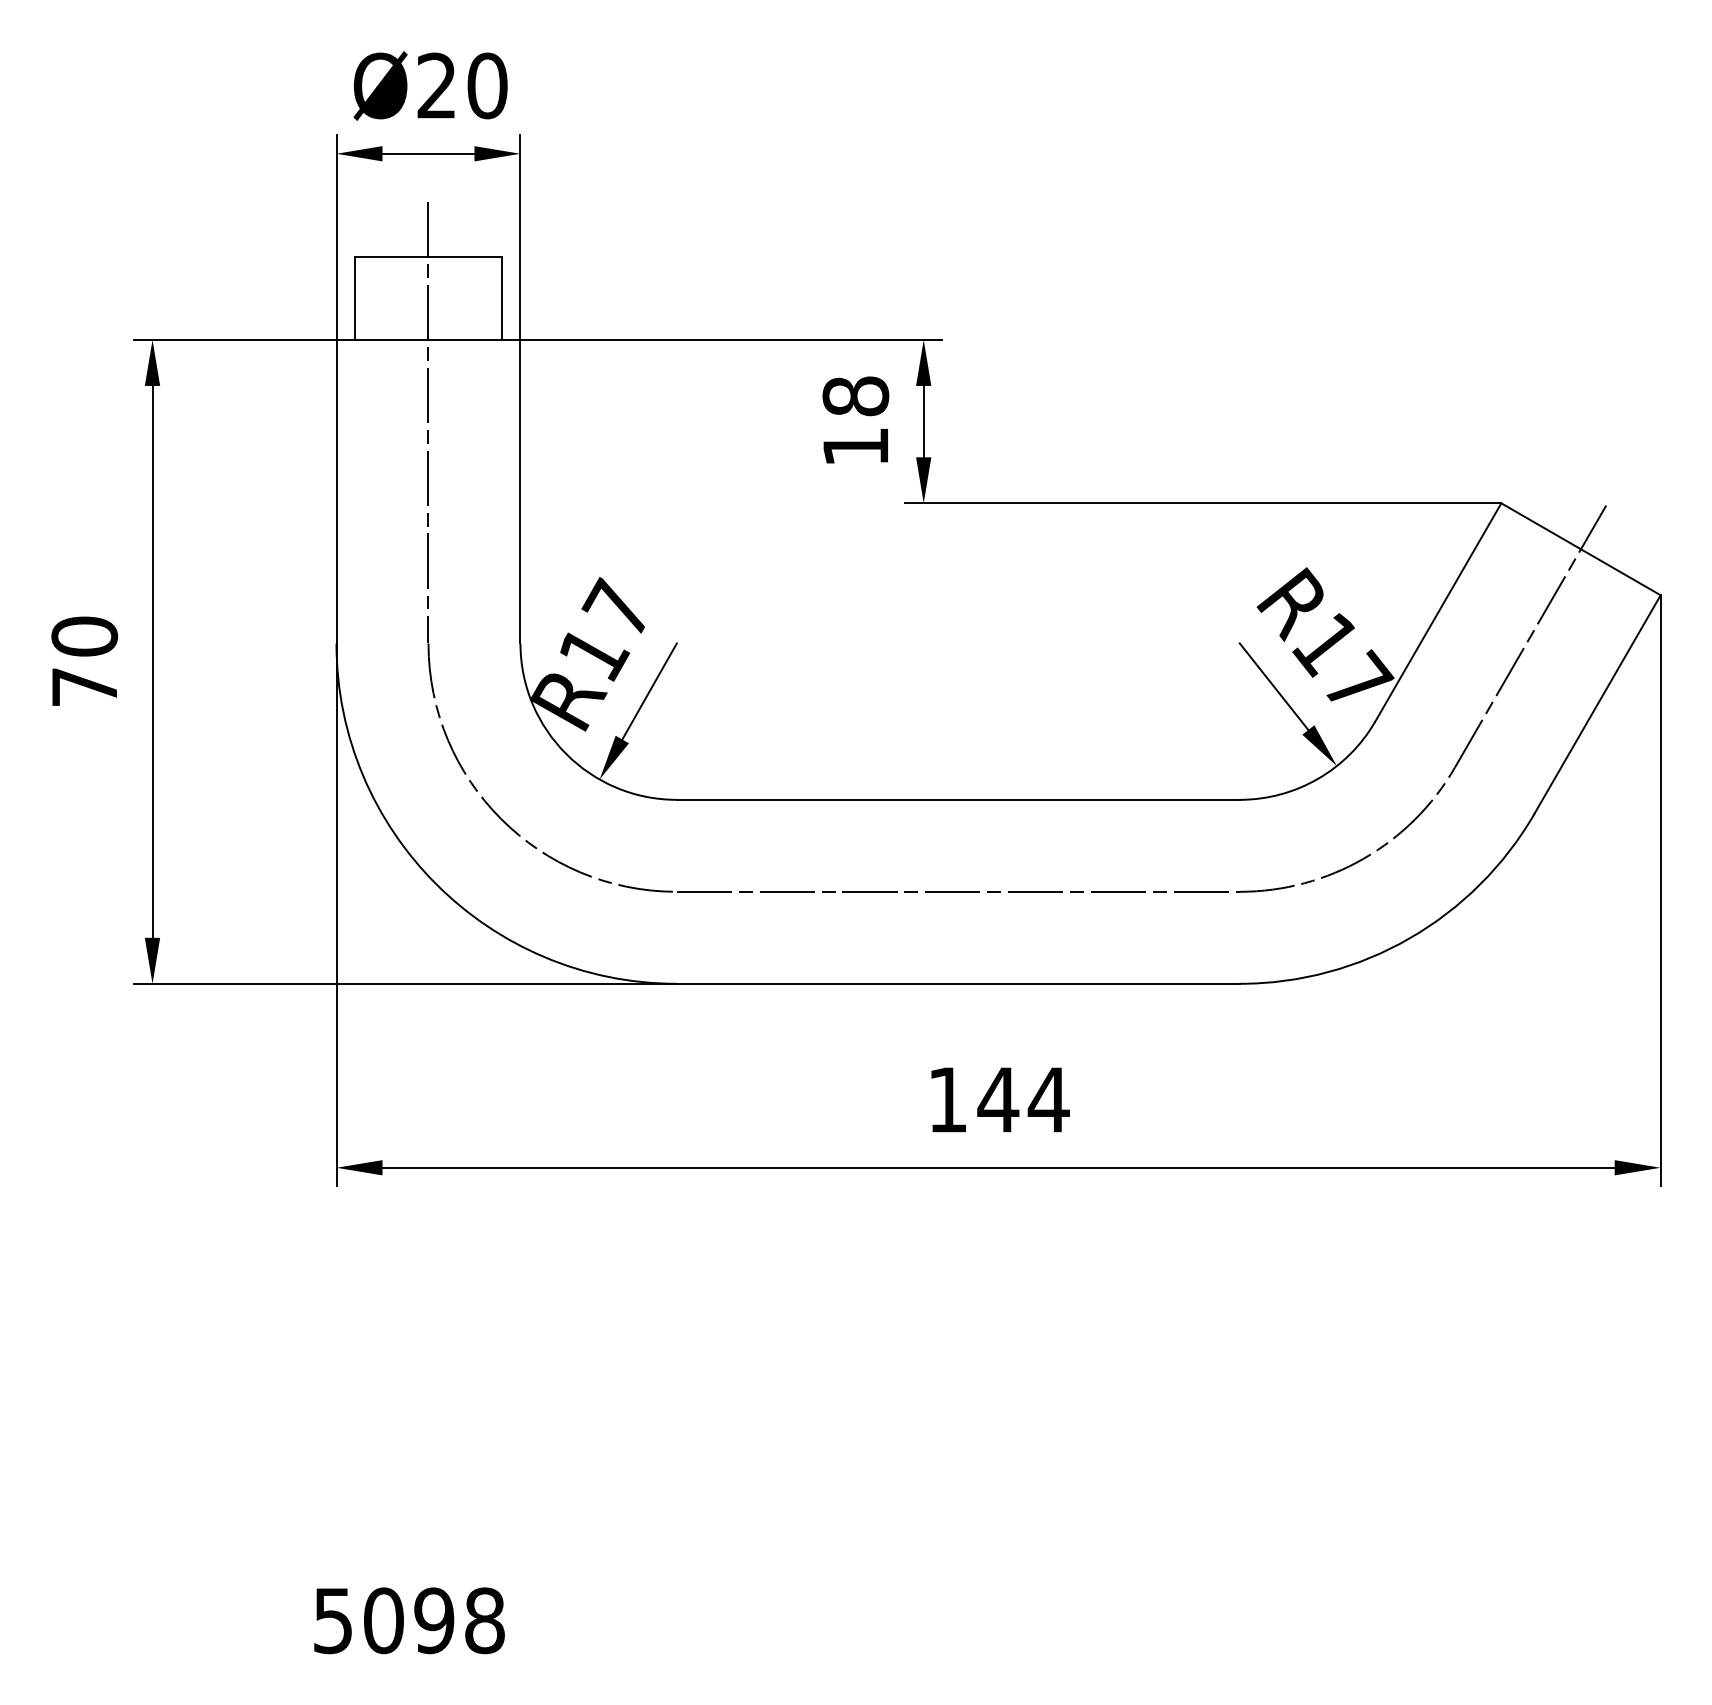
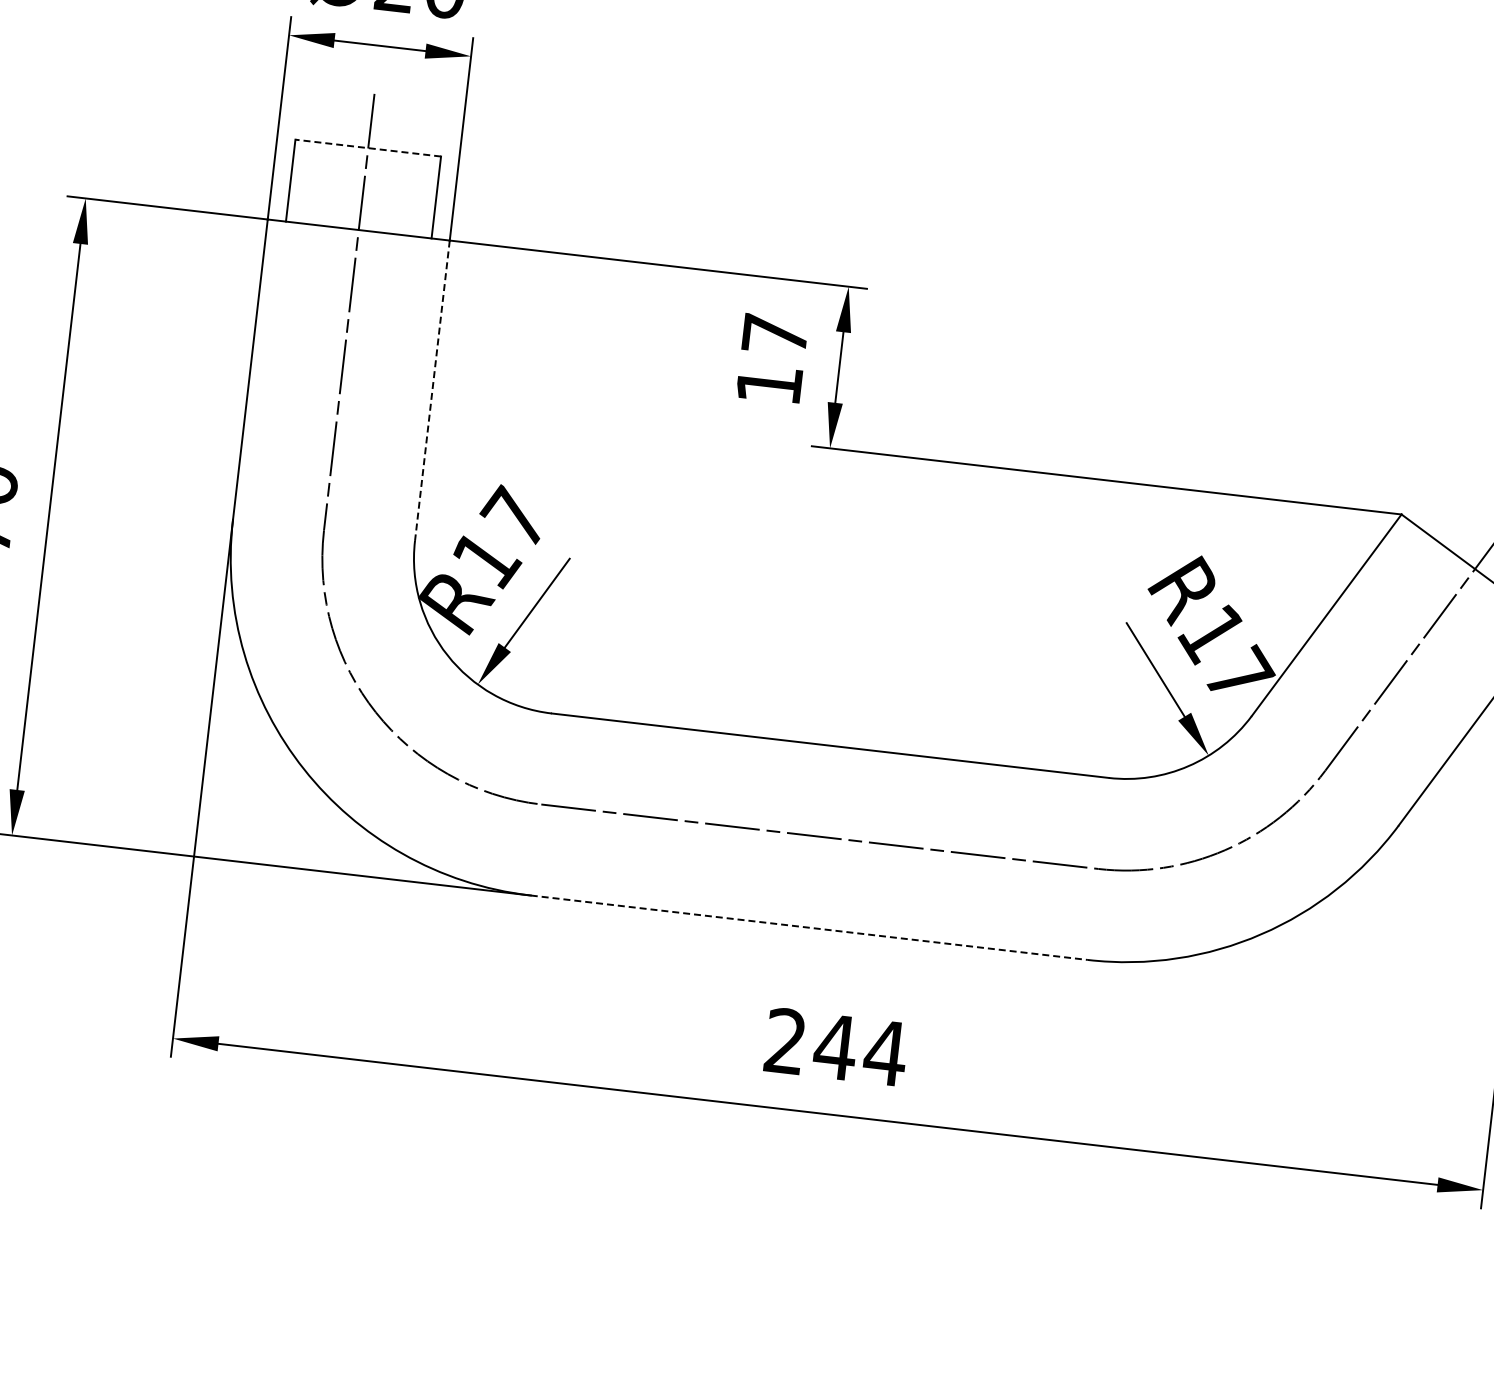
line: (428, 257) -> (368, 148), solid -> dashed
text: (855, 396) -> (774, 334), 18 -> 17
line: (520, 491) -> (432, 390), solid -> dashed
line: (958, 983) -> (809, 927), solid -> dashed
text: (946, 1099) -> (784, 1040), 144 -> 244

